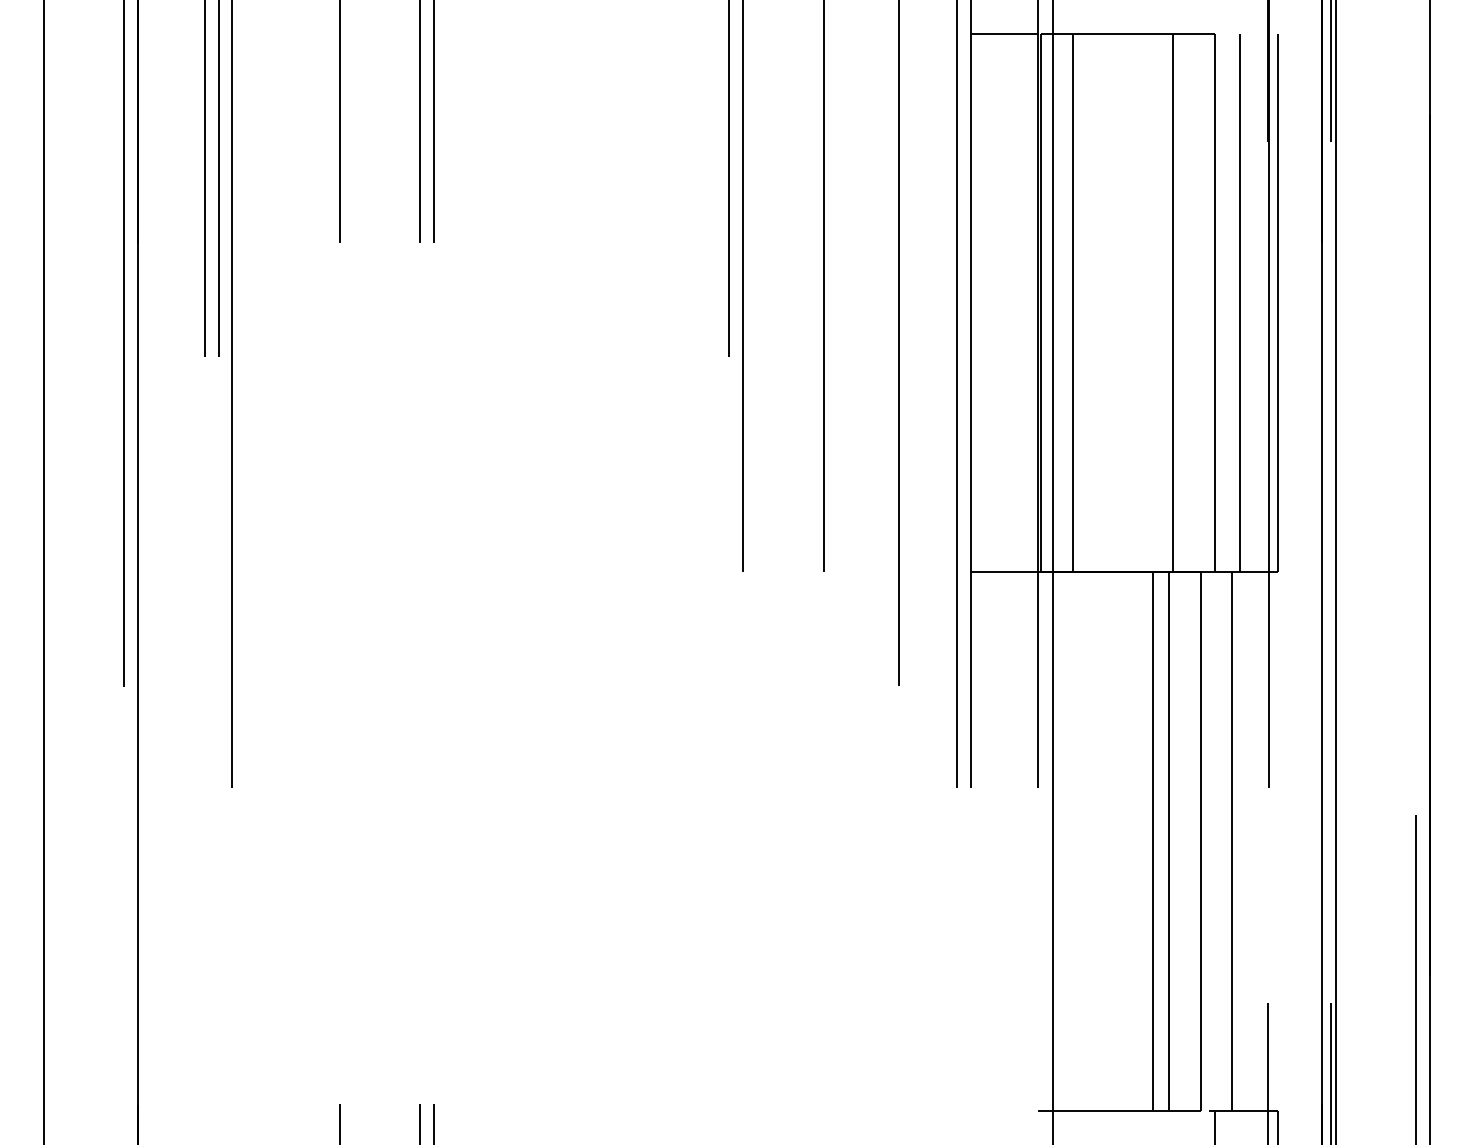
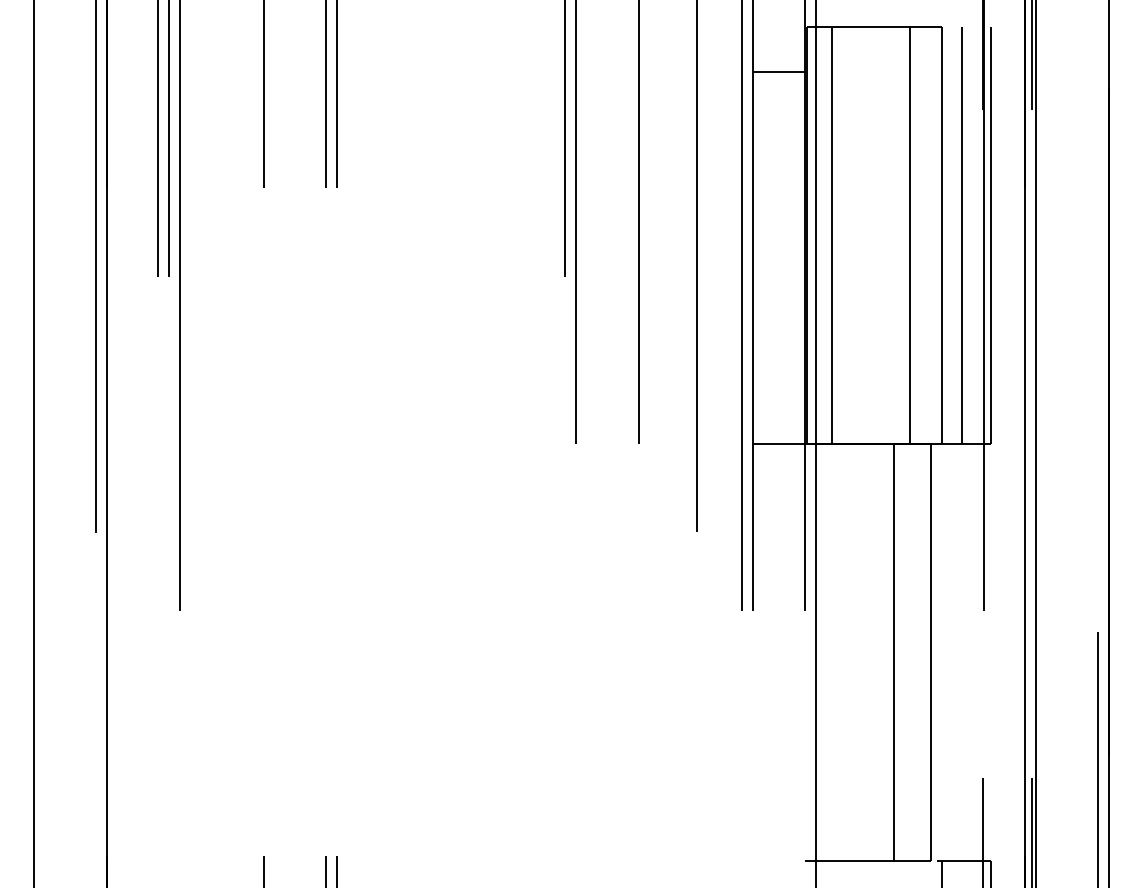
line: (1004, 34) -> (778, 71), moved
line: (1168, 841) -> (906, 652), removed
line: (1232, 841) -> (955, 652), removed

